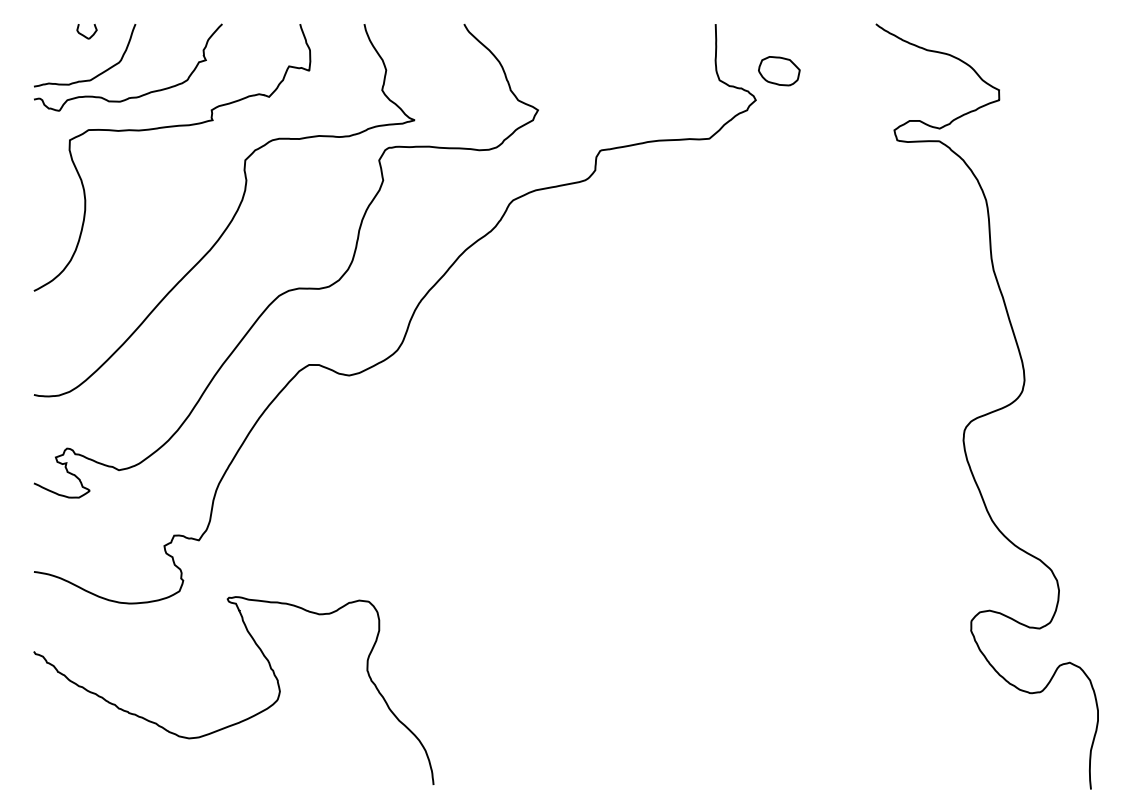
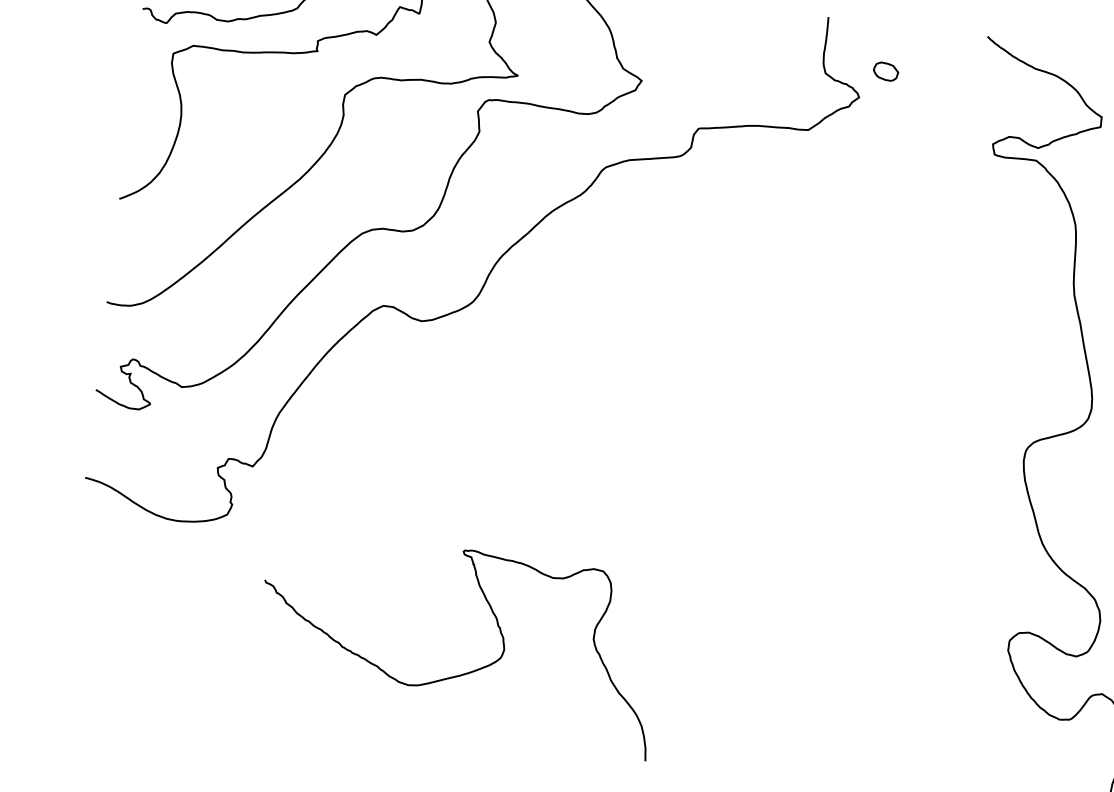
part: (779, 71) -> (886, 71), size x0.6
curve: (245, 718) -> (466, 672), moved

